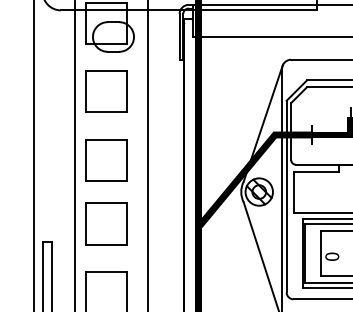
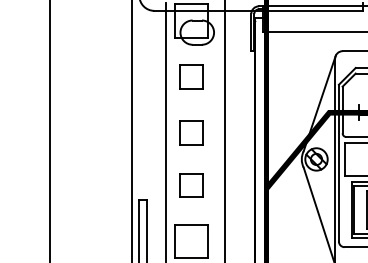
part: (106, 90) -> (191, 76), size x0.7
part: (106, 159) -> (191, 132), size x0.7
part: (106, 223) -> (191, 185), size x0.7

